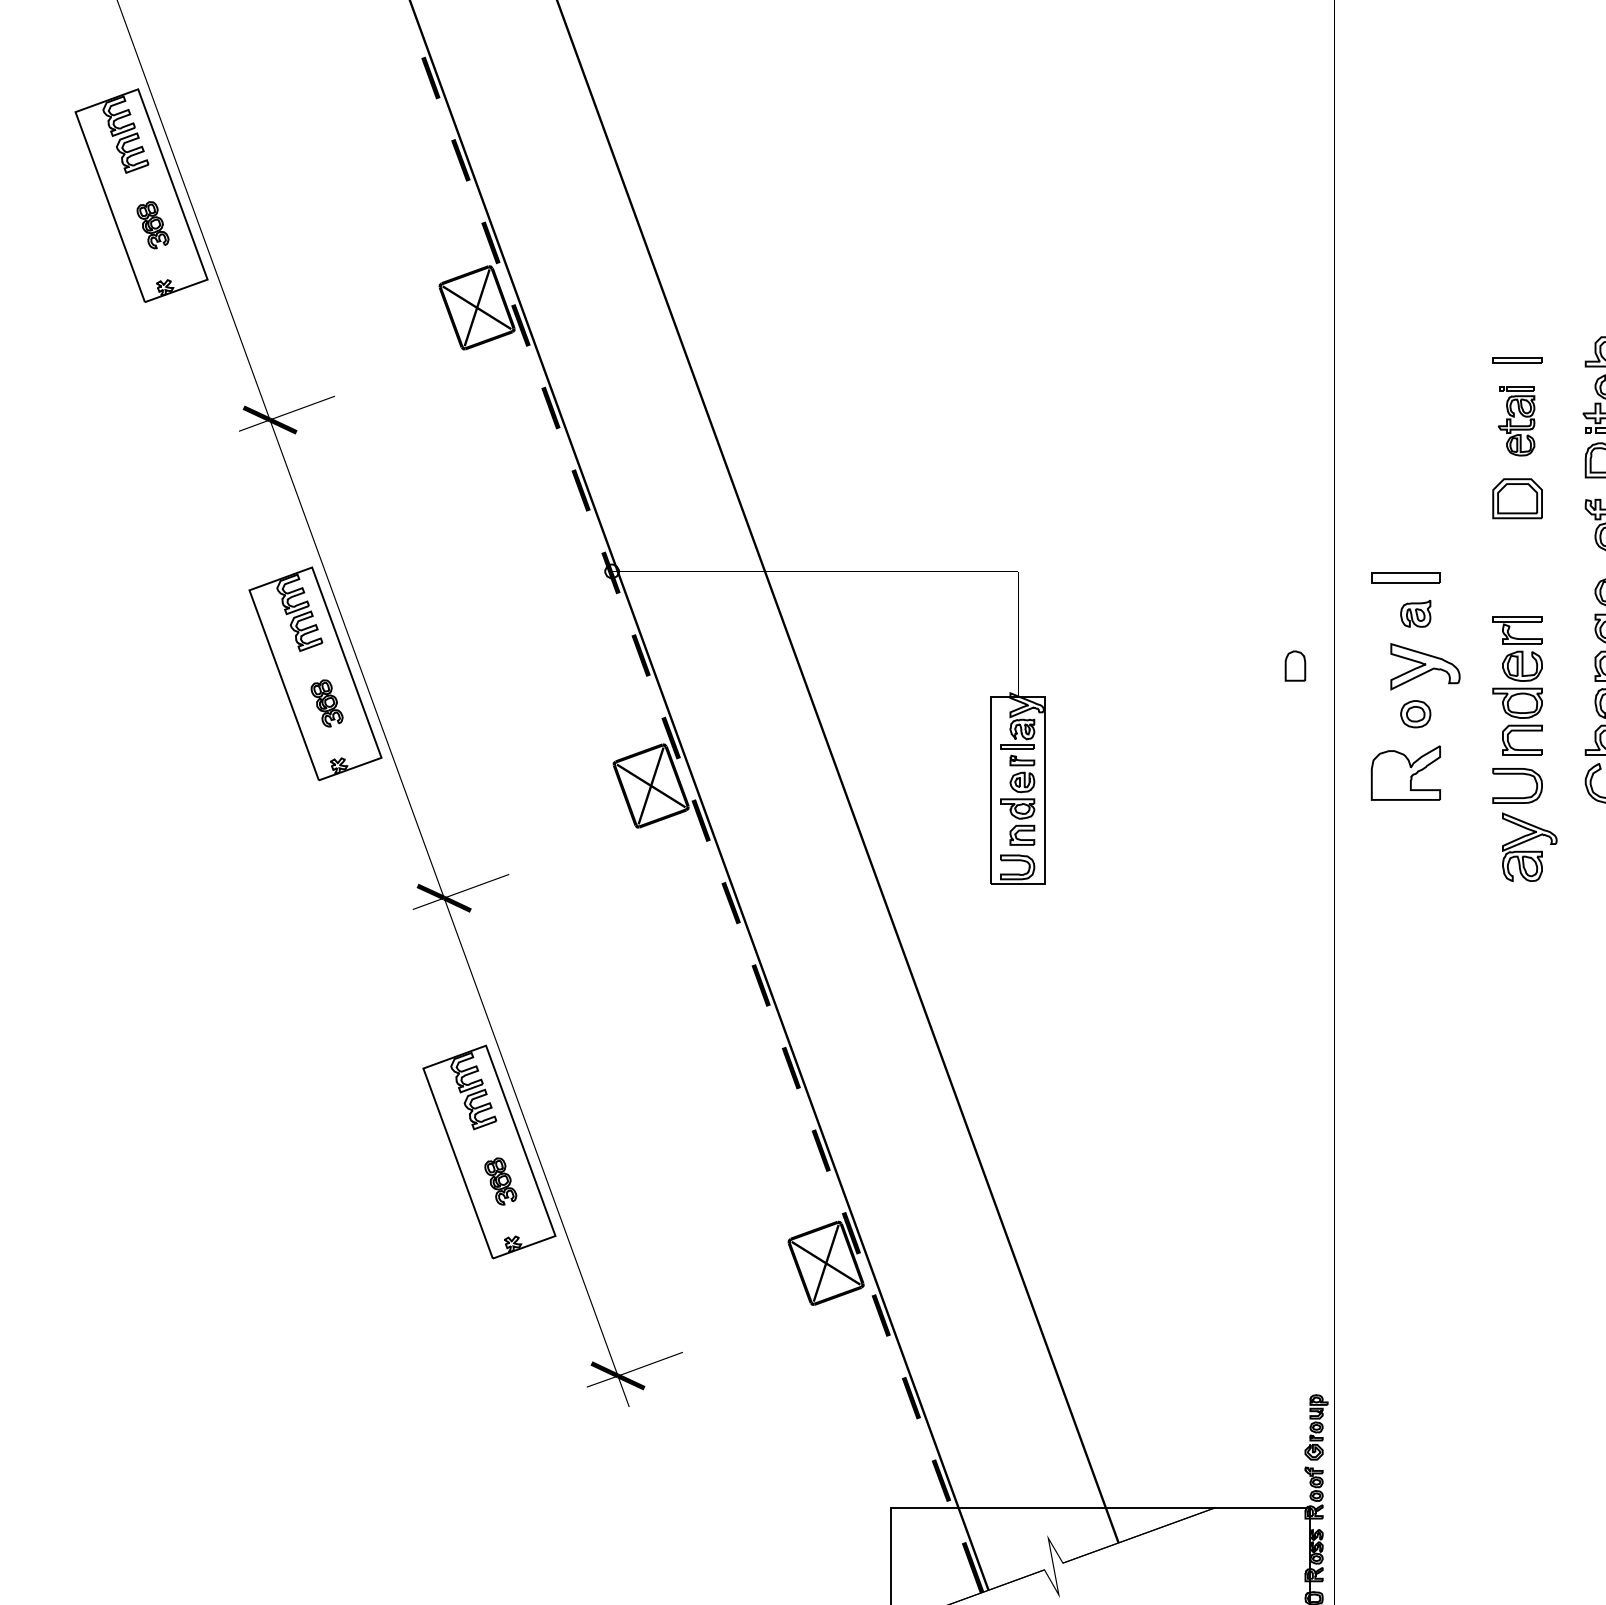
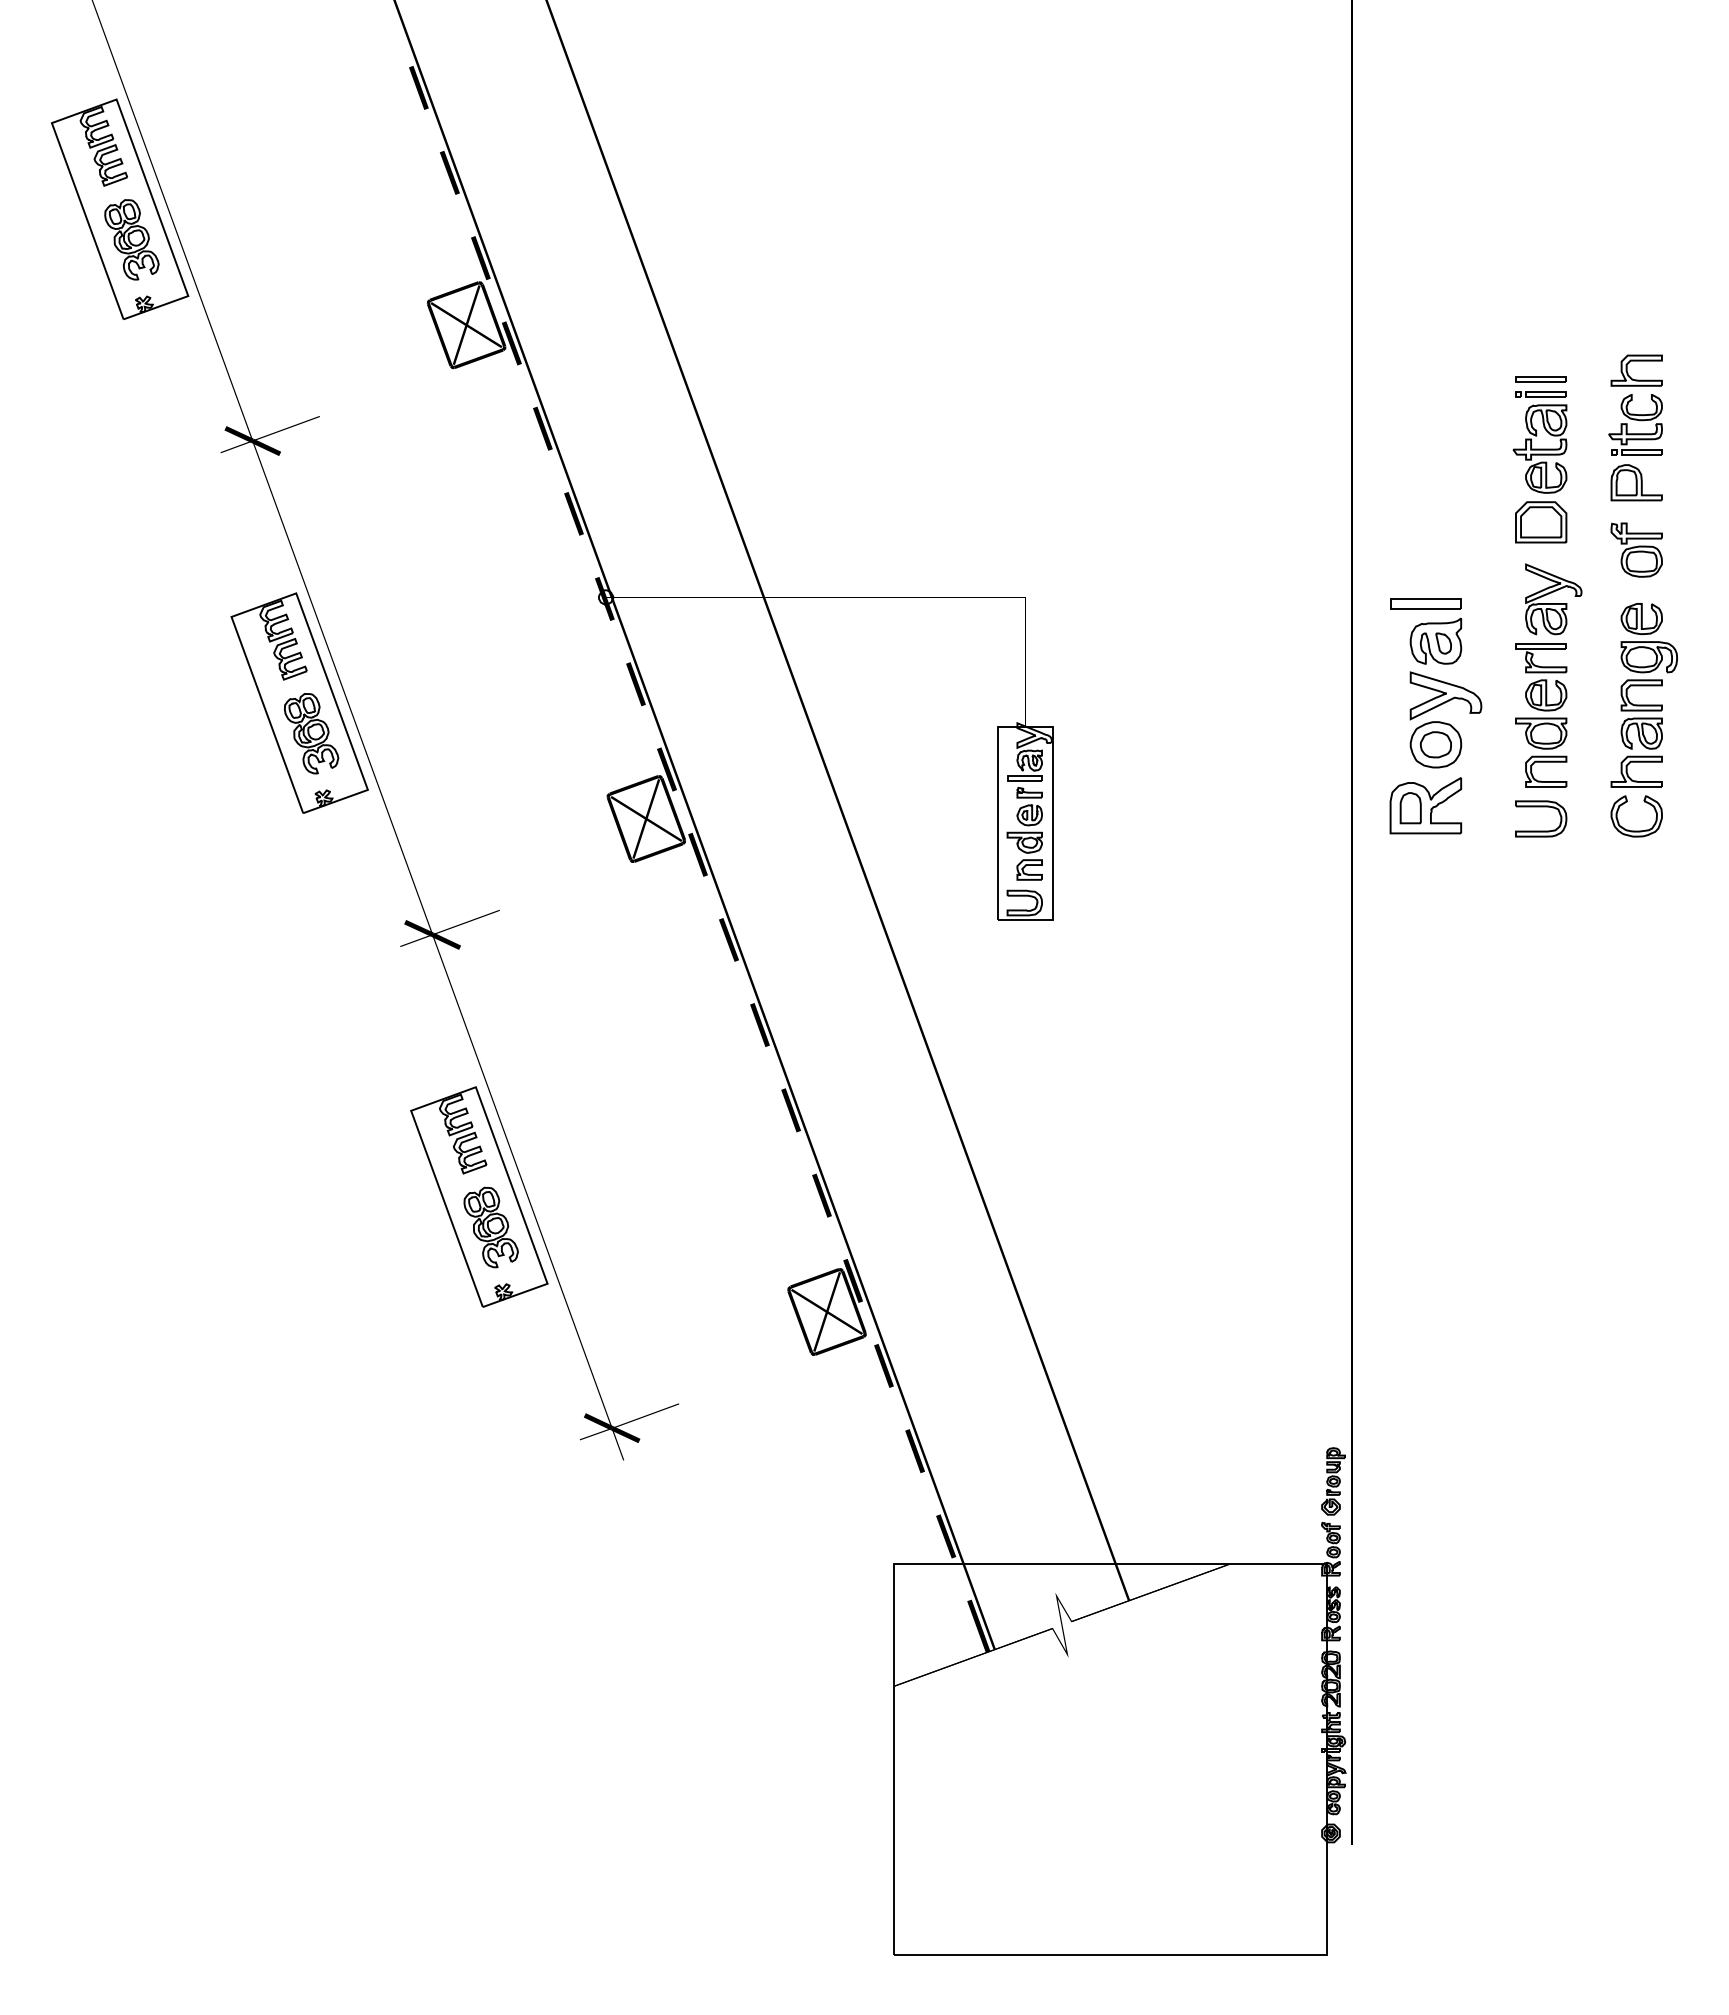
part: (152, 224) -> (131, 239), size x1.67
part: (1515, 421) -> (1539, 442), size x1.43
part: (1415, 613) -> (1435, 640), size x1.67
part: (1295, 666) -> (1410, 808), moved
part: (326, 703) -> (311, 733), size x1.67
part: (1415, 713) -> (1435, 744), size x1.67
part: (1529, 847) -> (1553, 599), moved
part: (500, 1181) -> (490, 1227), size x1.67

